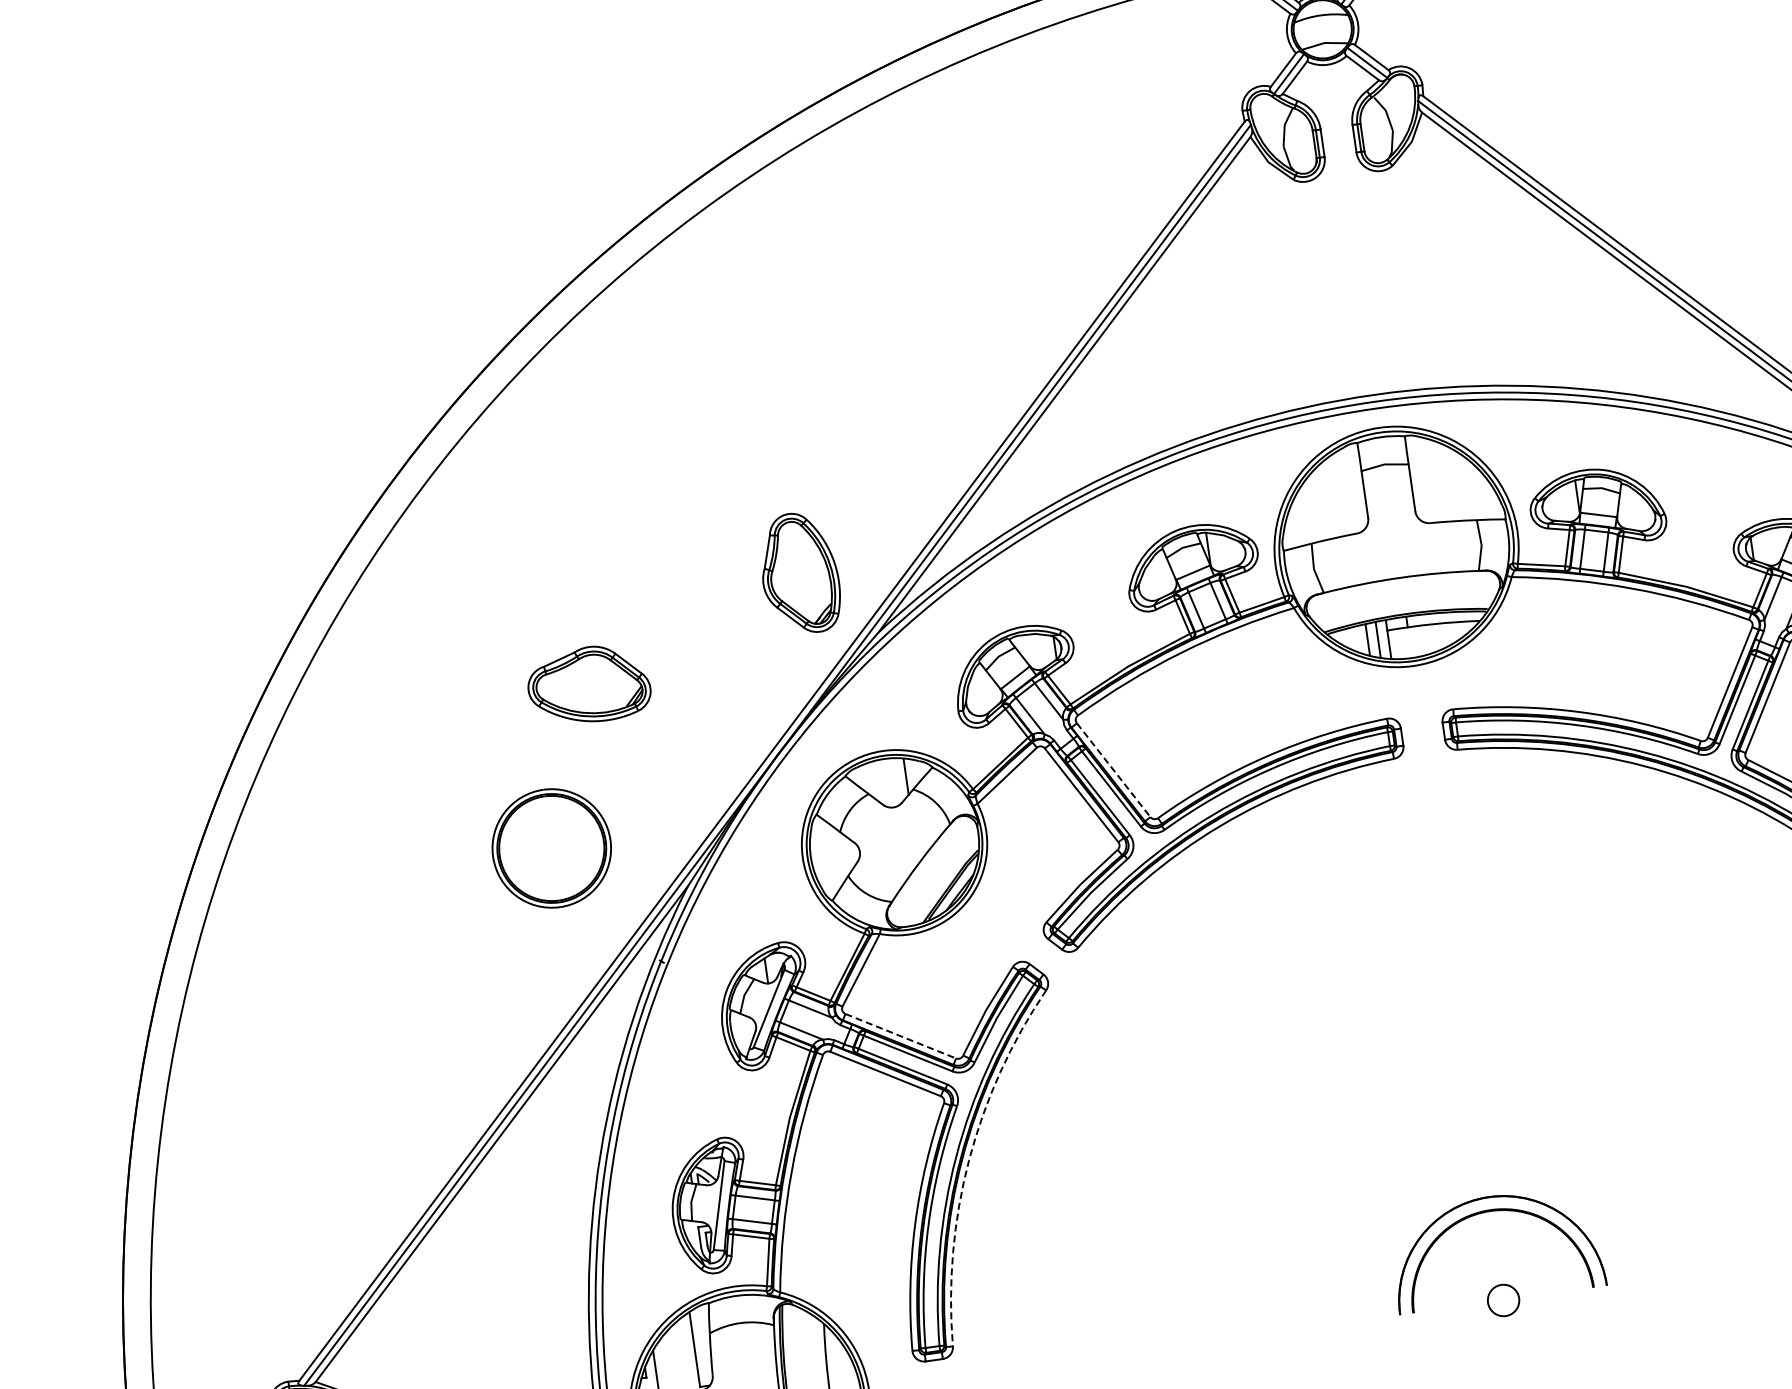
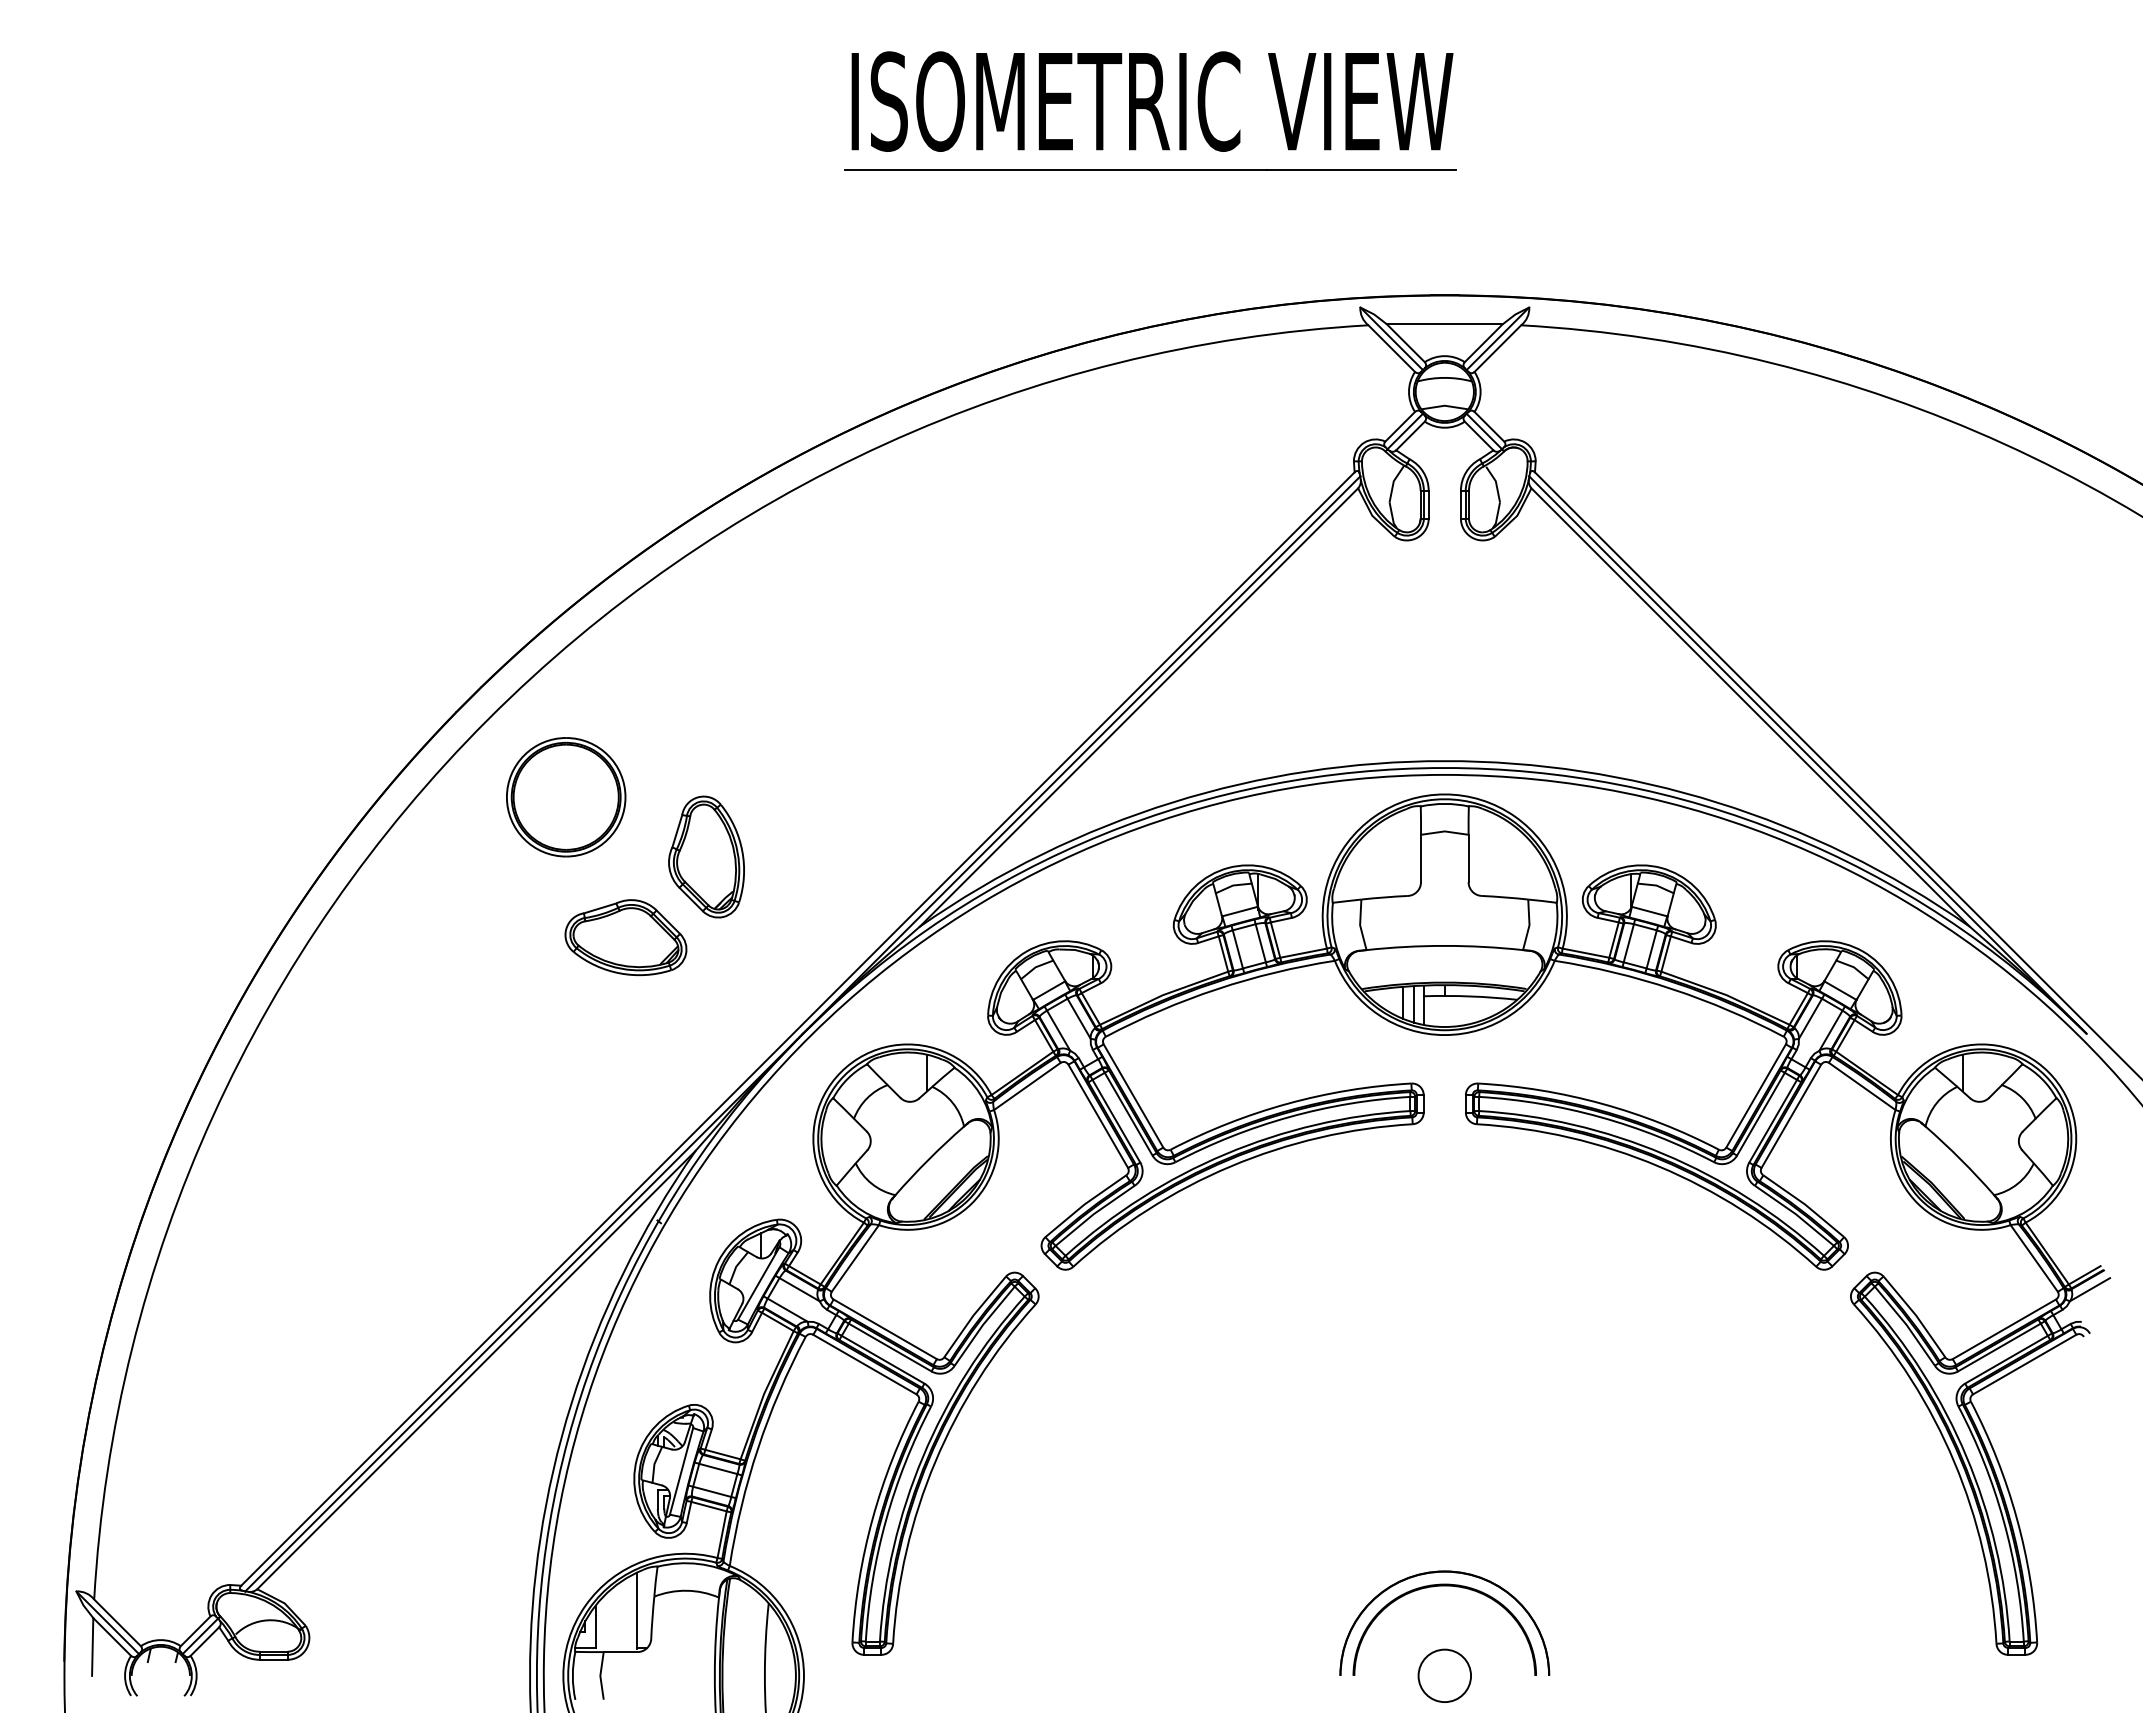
part: (799, 573) -> (706, 856), moved
line: (1113, 769) -> (1133, 1095), dashed -> solid
part: (552, 848) -> (566, 797), moved
line: (901, 1036) -> (885, 1329), dashed -> solid
arc: (969, 1159) -> (935, 1461), dashed -> solid
circle: (1503, 1300) -> (1444, 1675), size x1.67

